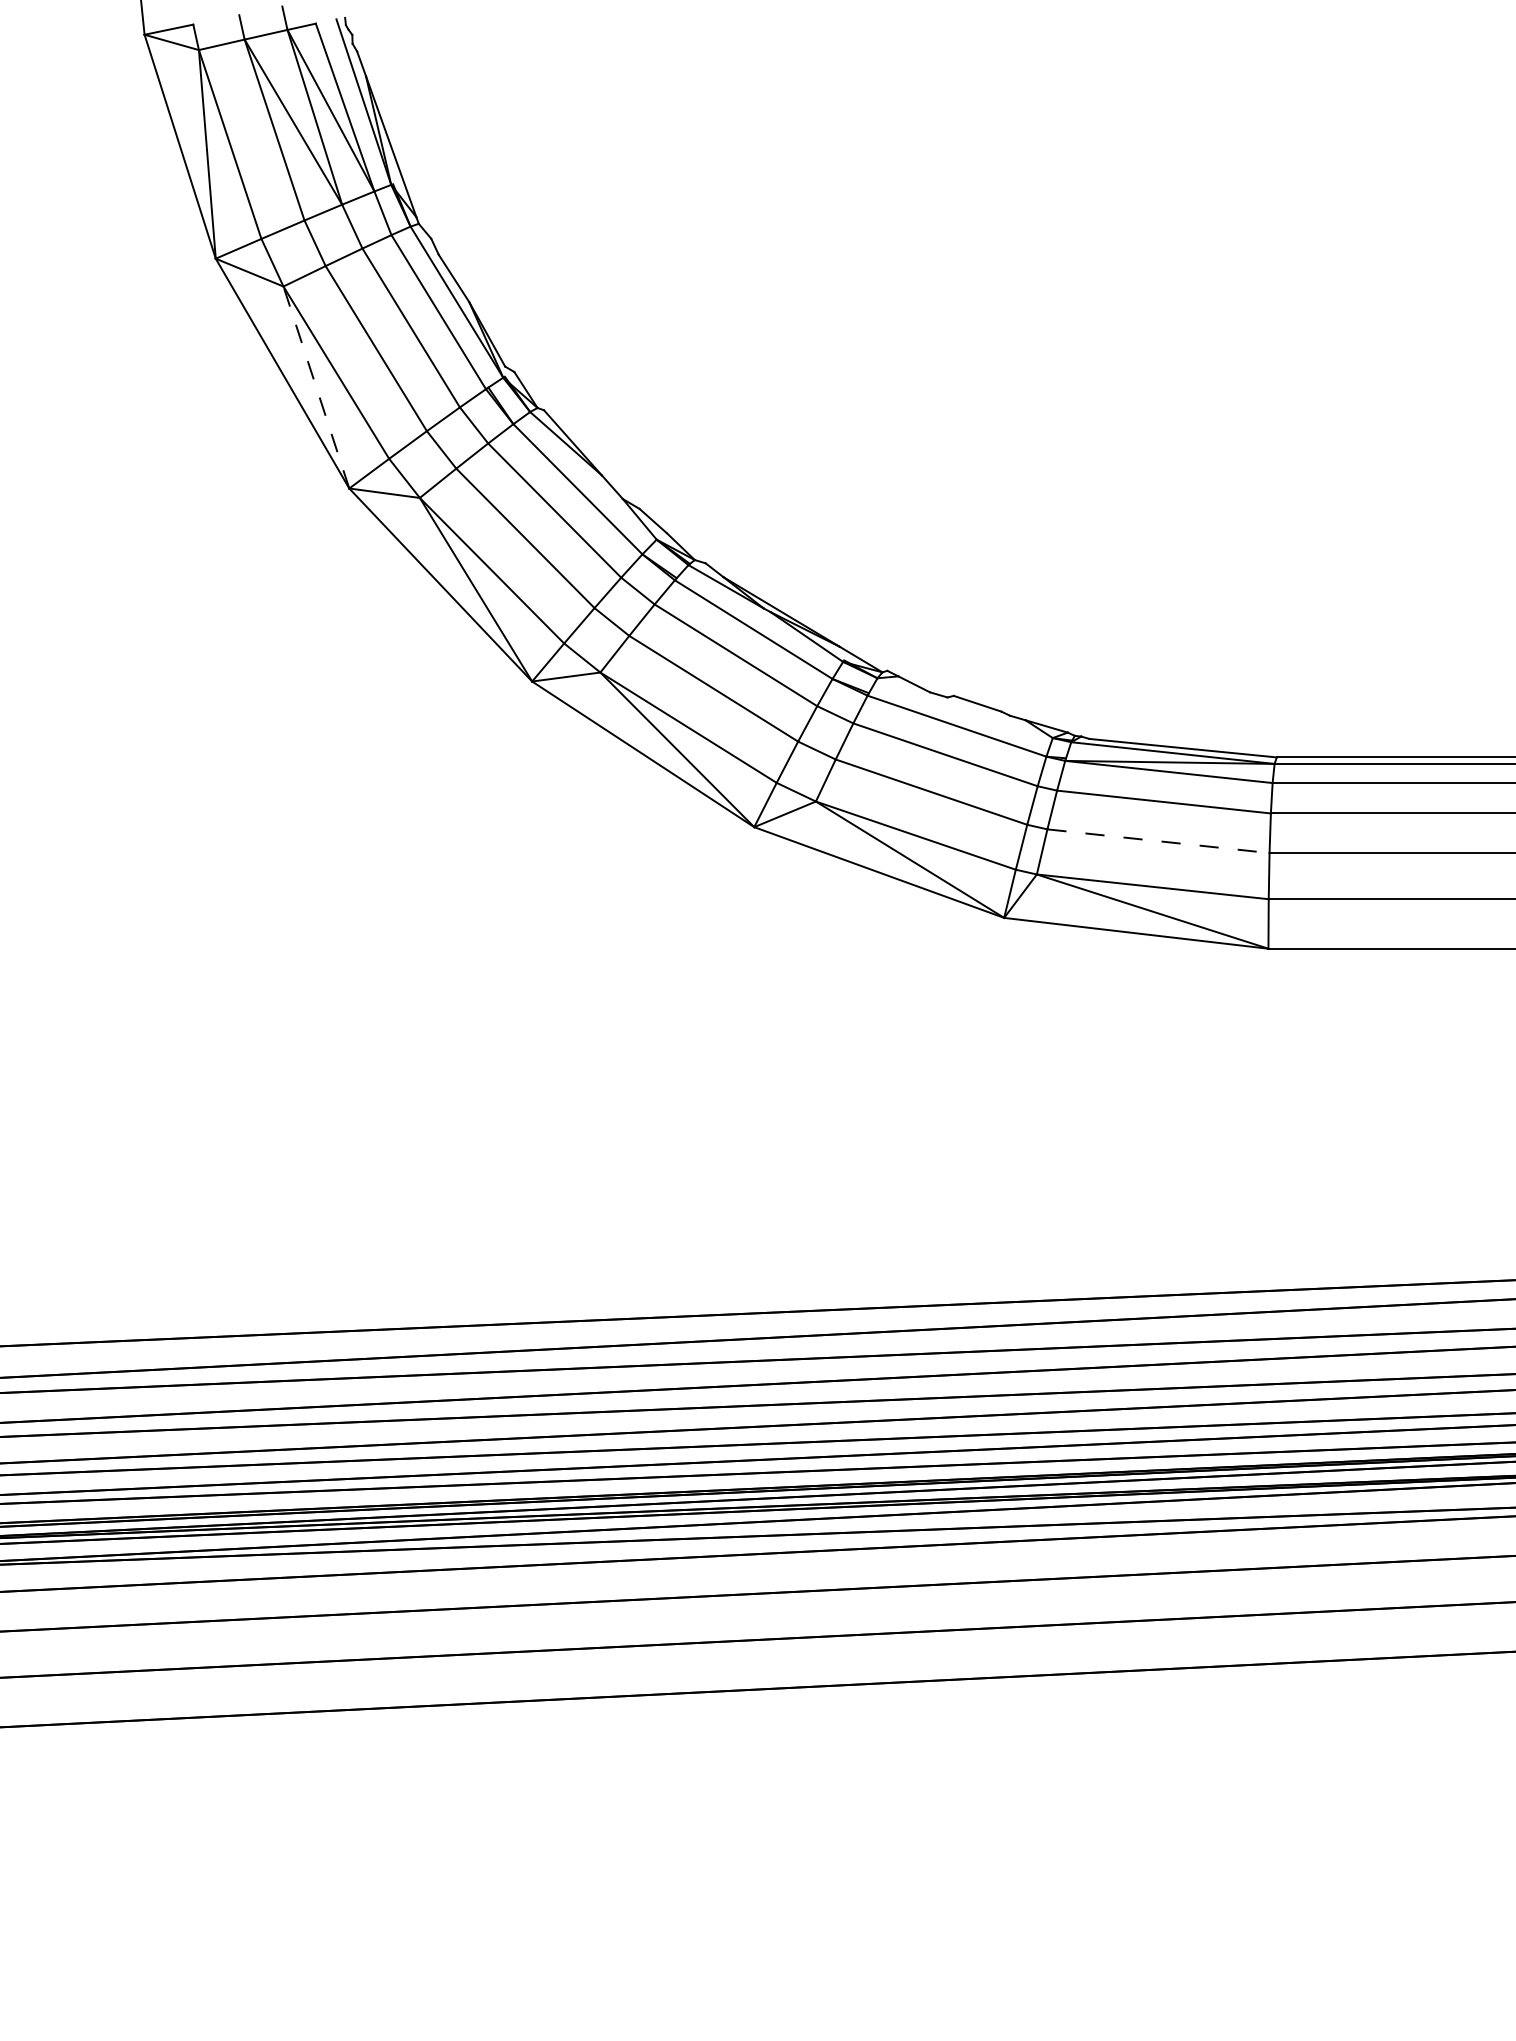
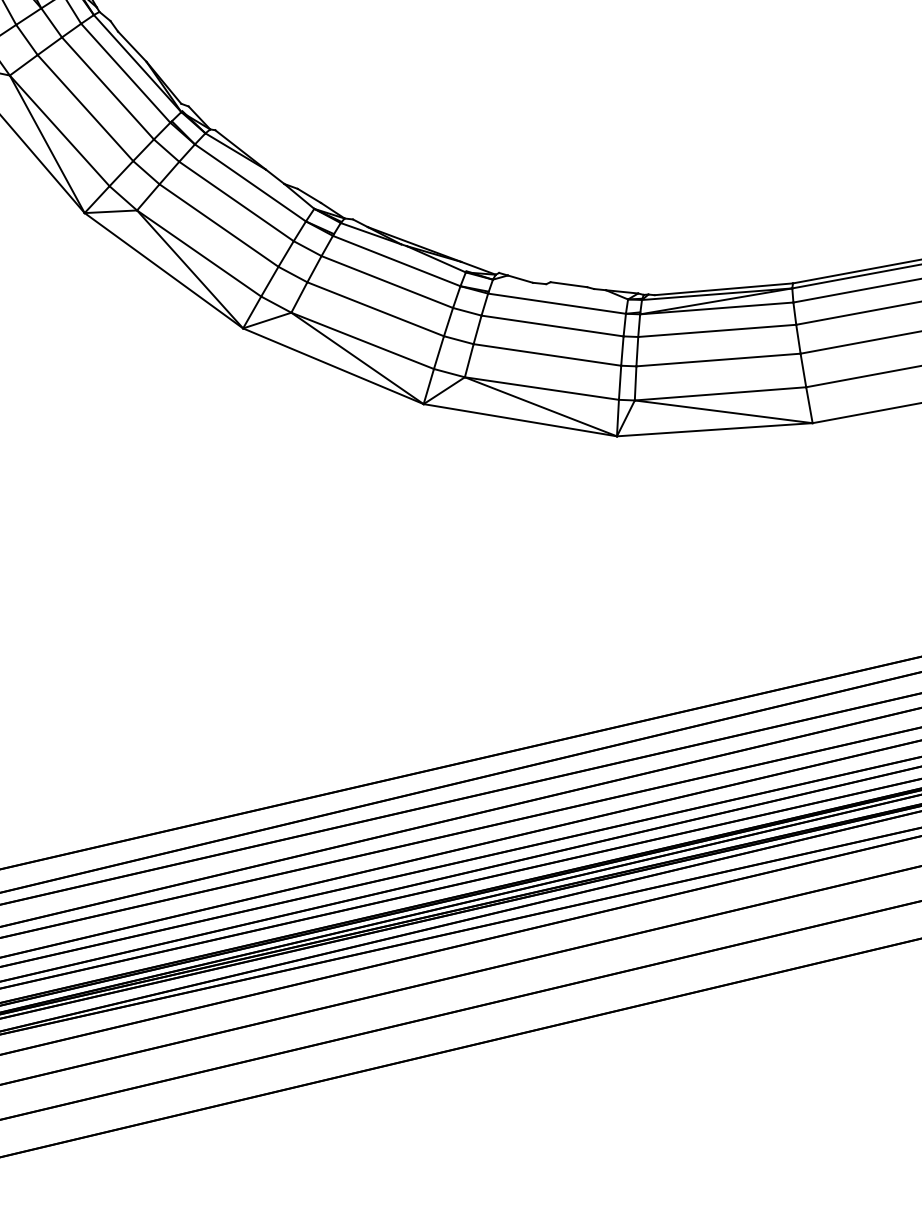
line: (316, 387) -> (47, 144), dashed -> solid
line: (1158, 841) -> (718, 360), dashed -> solid

